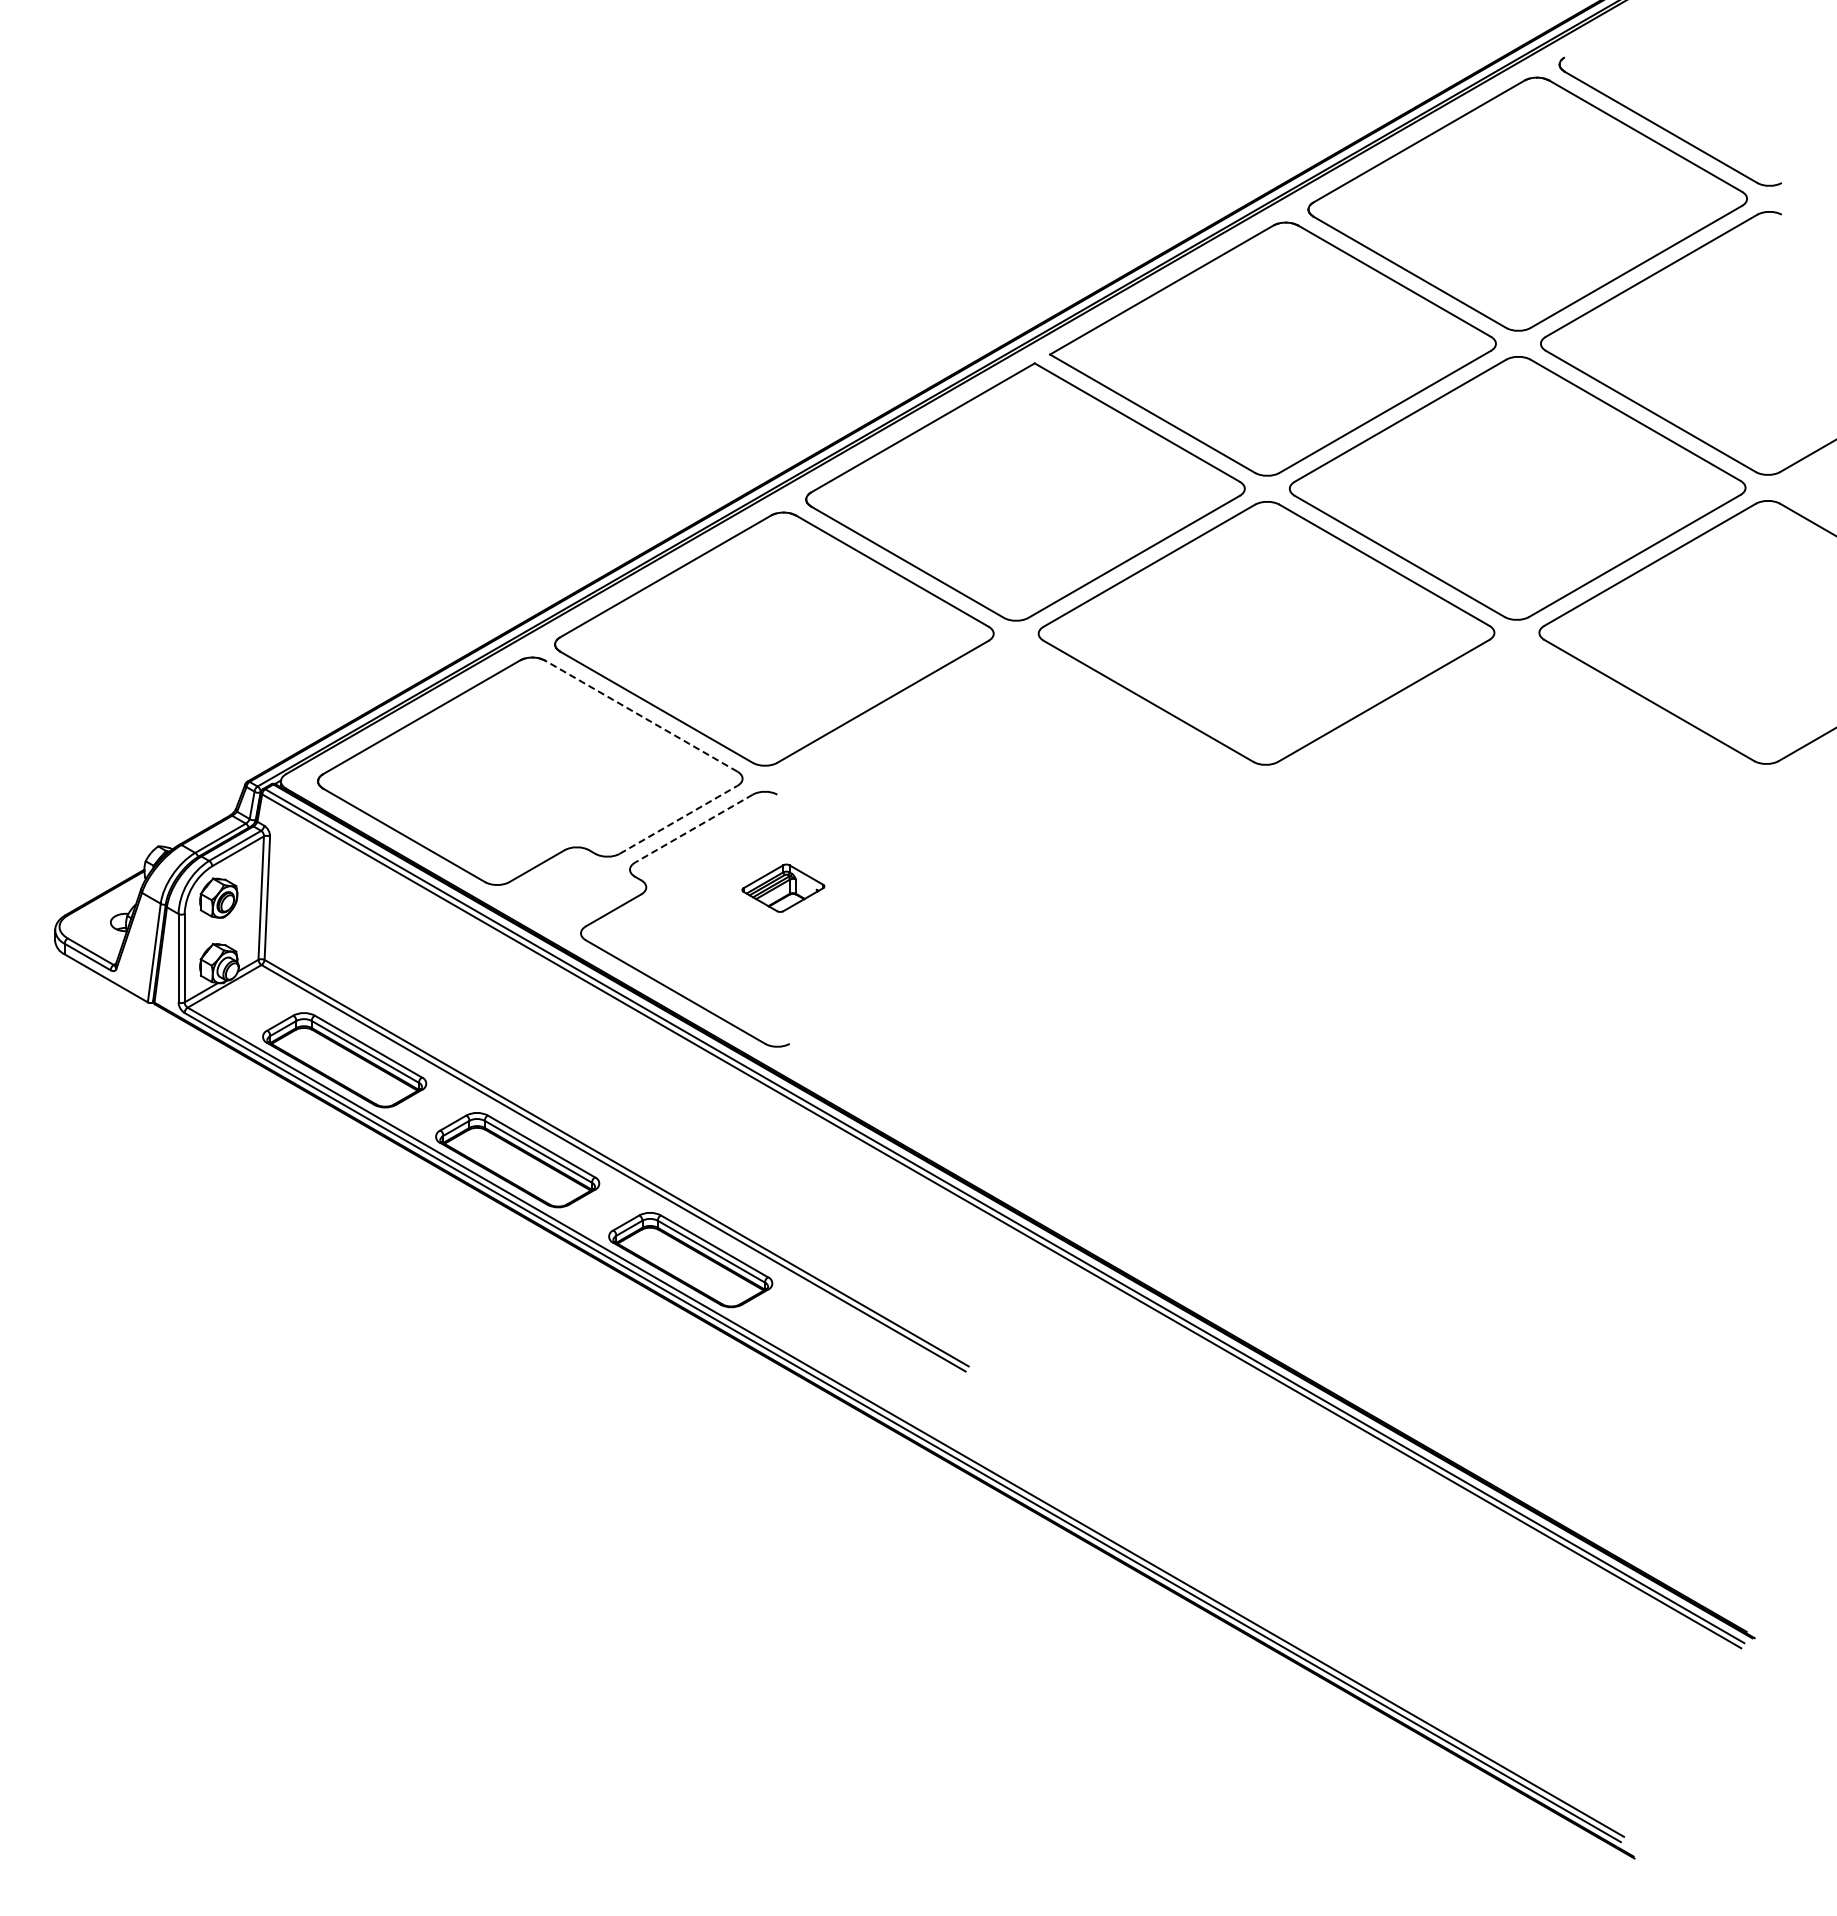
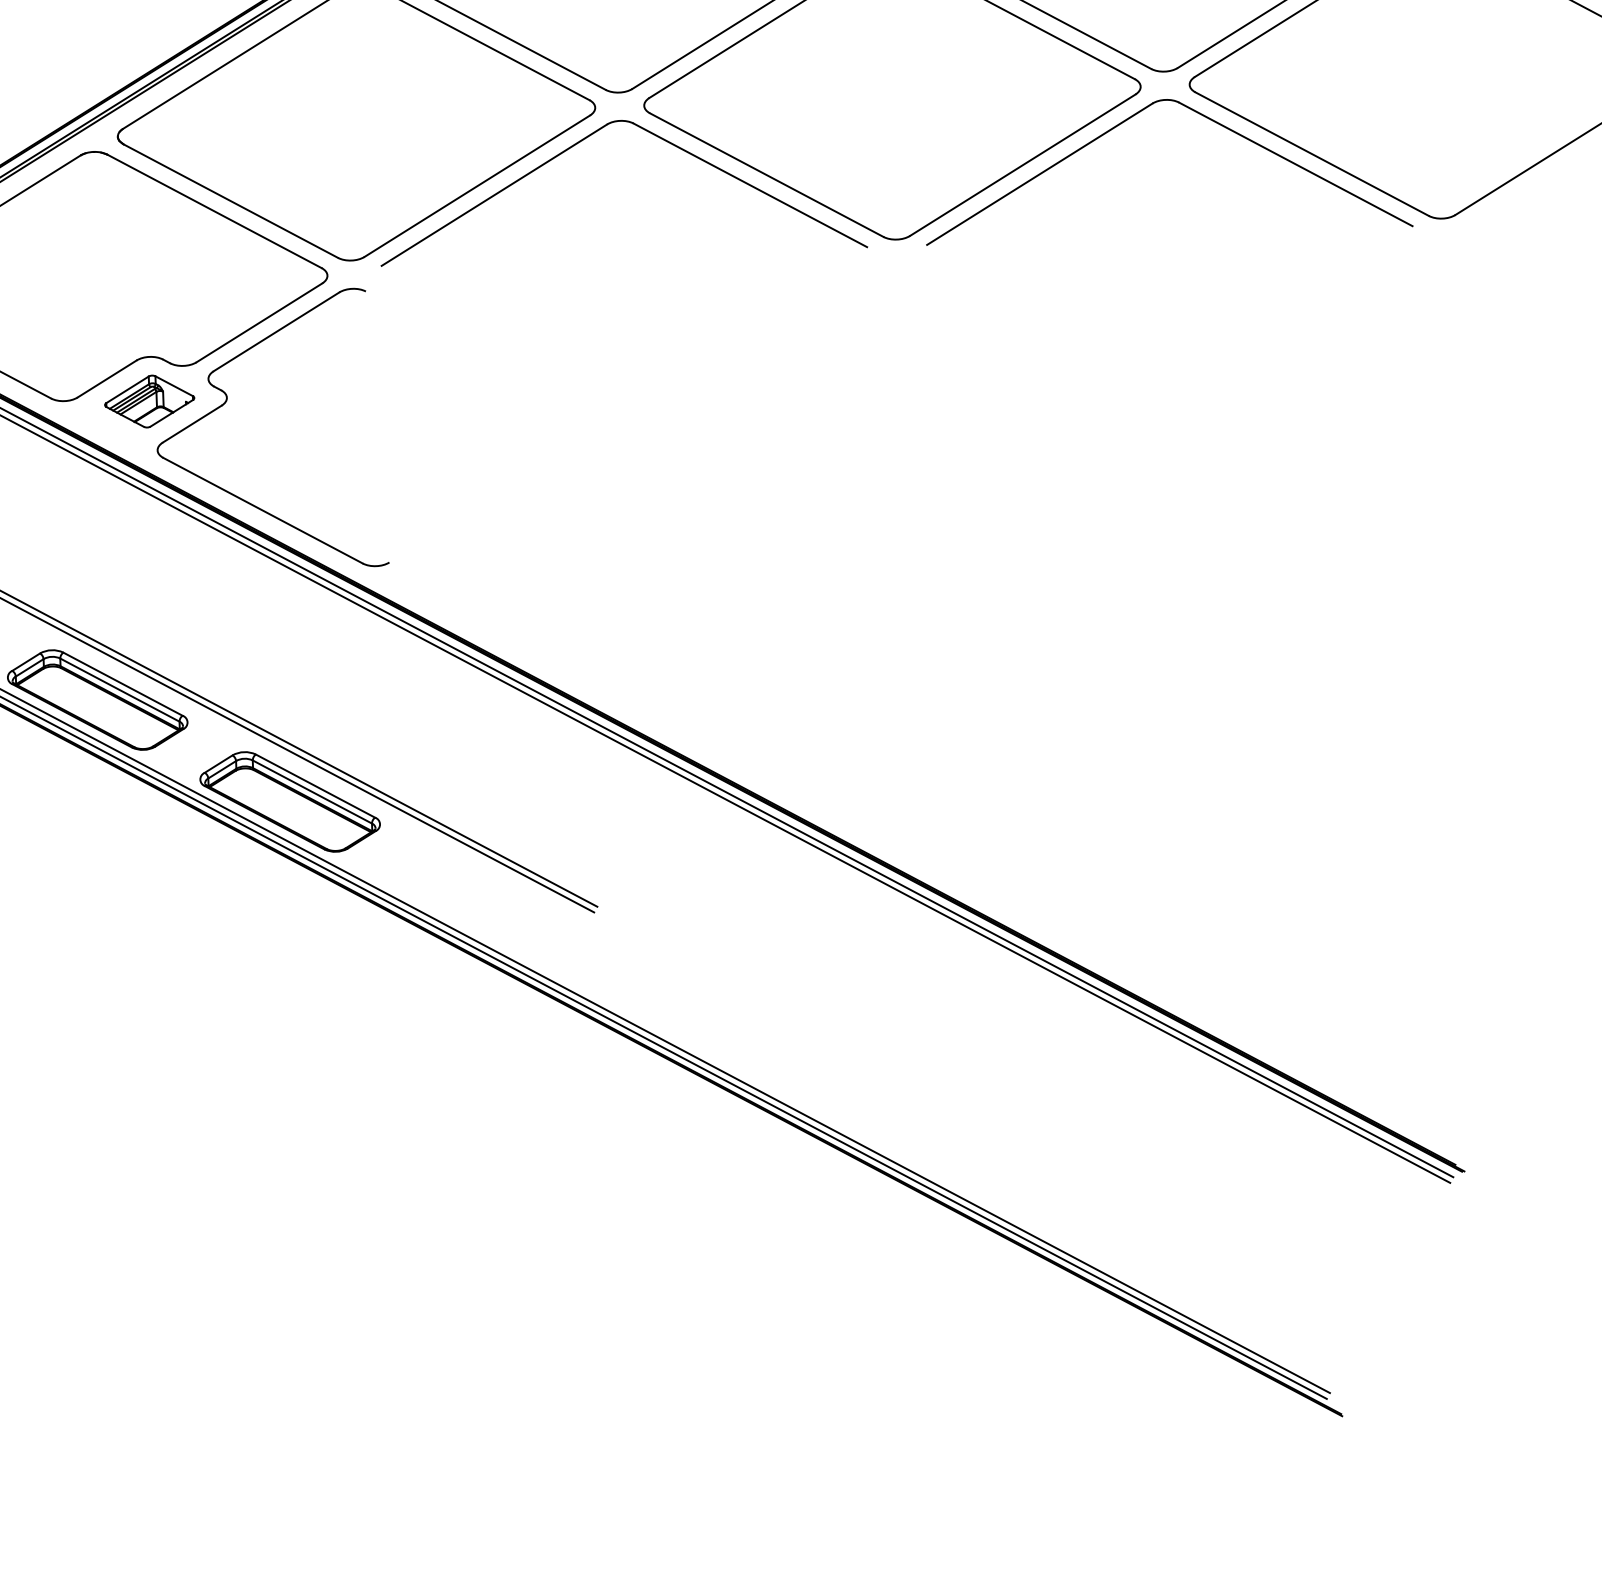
part: (1490, 658) -> (1137, 114), added
part: (989, 659) -> (591, 135), added
line: (640, 715) -> (213, 210), dashed -> solid
line: (678, 819) -> (259, 322), dashed -> solid
line: (693, 828) -> (275, 331), dashed -> solid
part: (783, 887) -> (149, 400), moved

